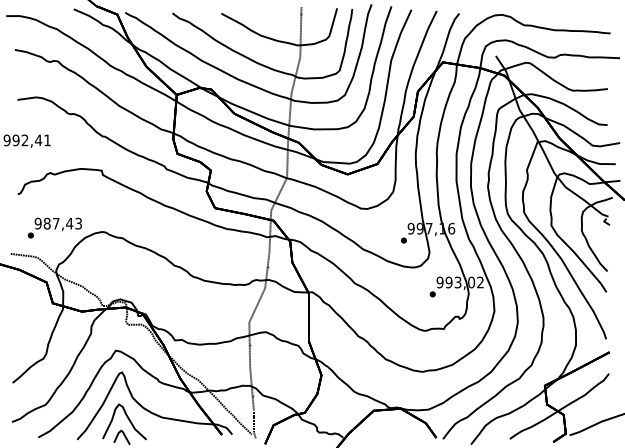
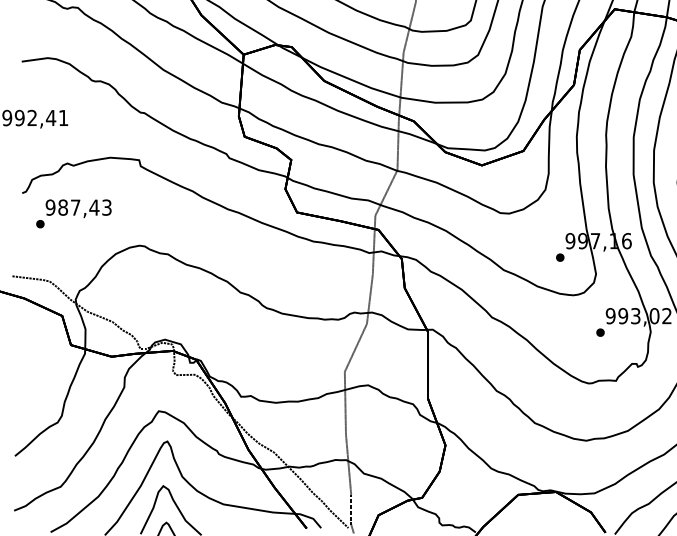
text: (54, 227) -> (73, 212), moved

